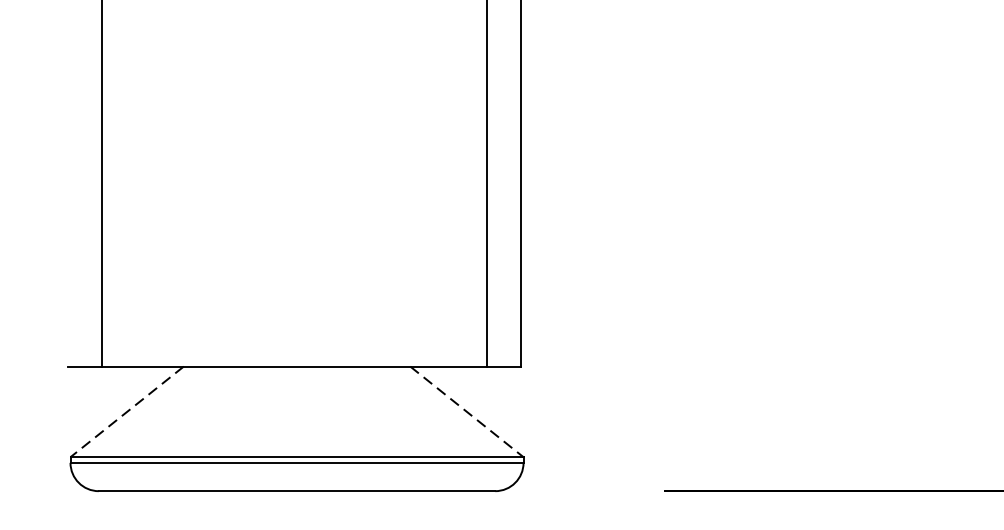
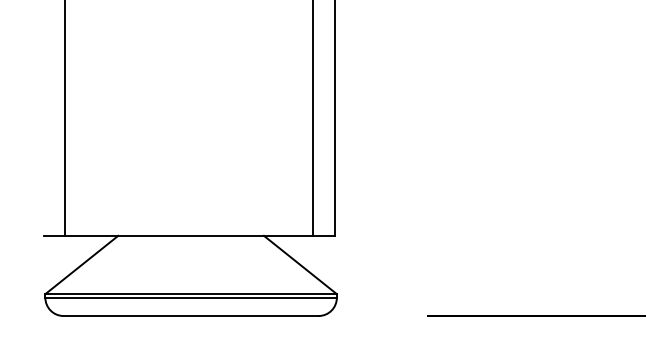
line: (126, 412) -> (81, 265), dashed -> solid
line: (467, 412) -> (300, 265), dashed -> solid

